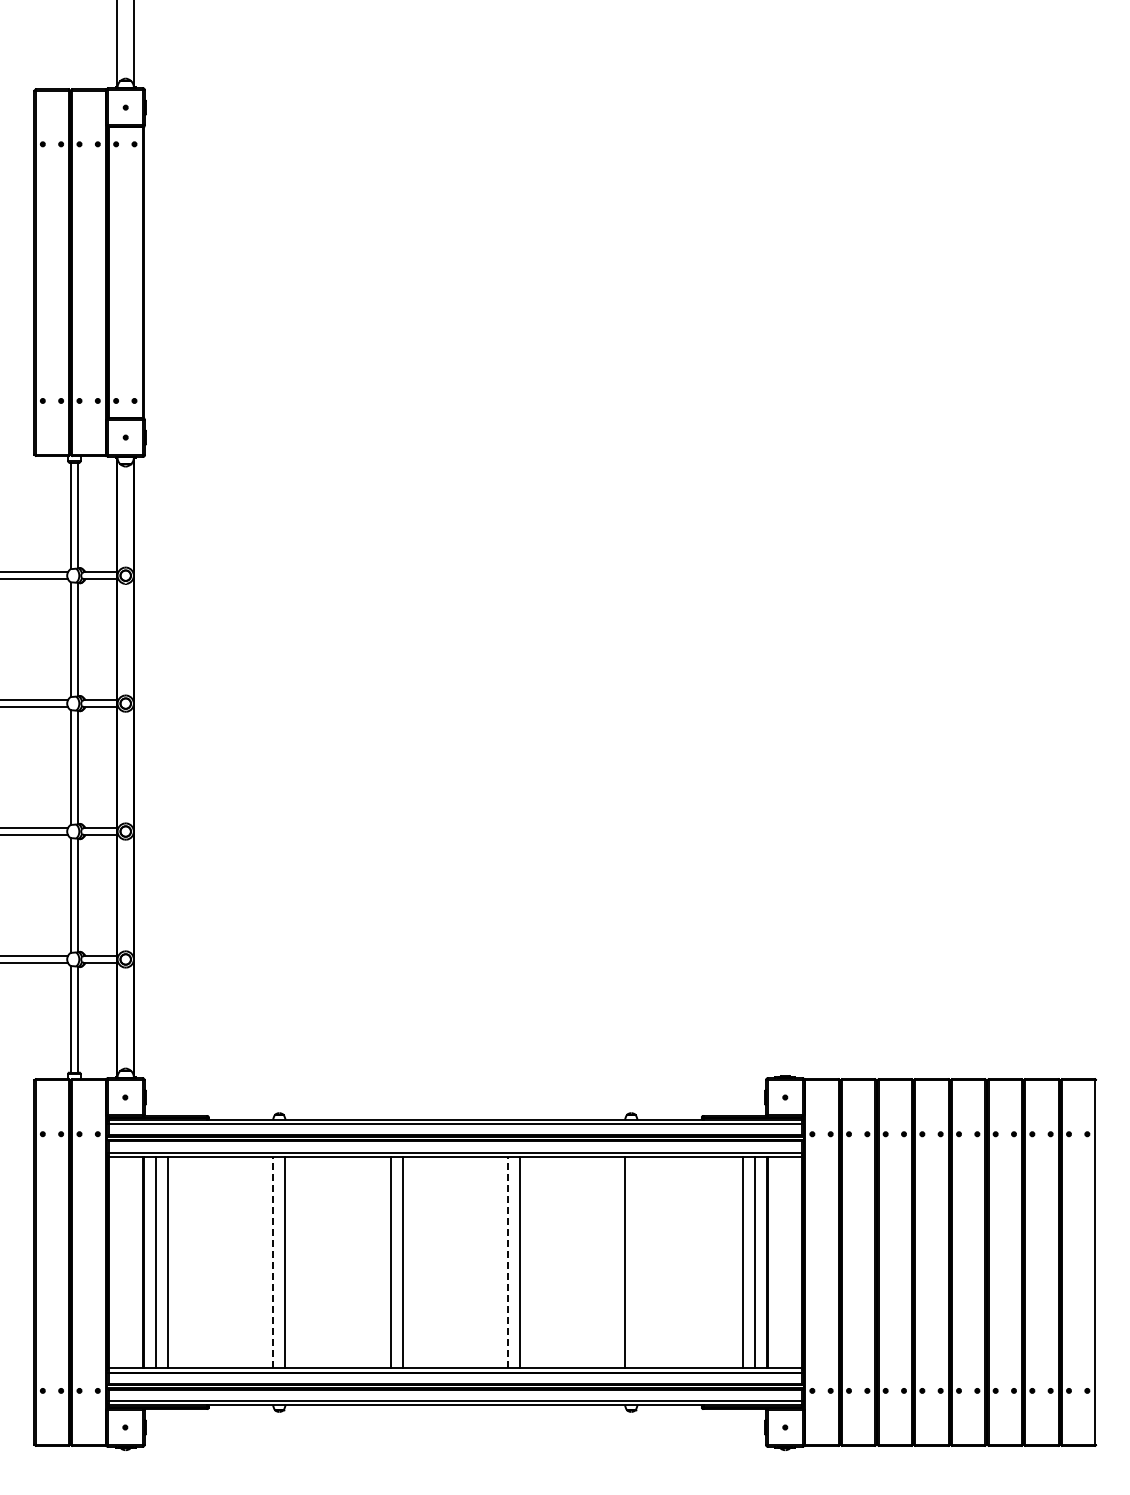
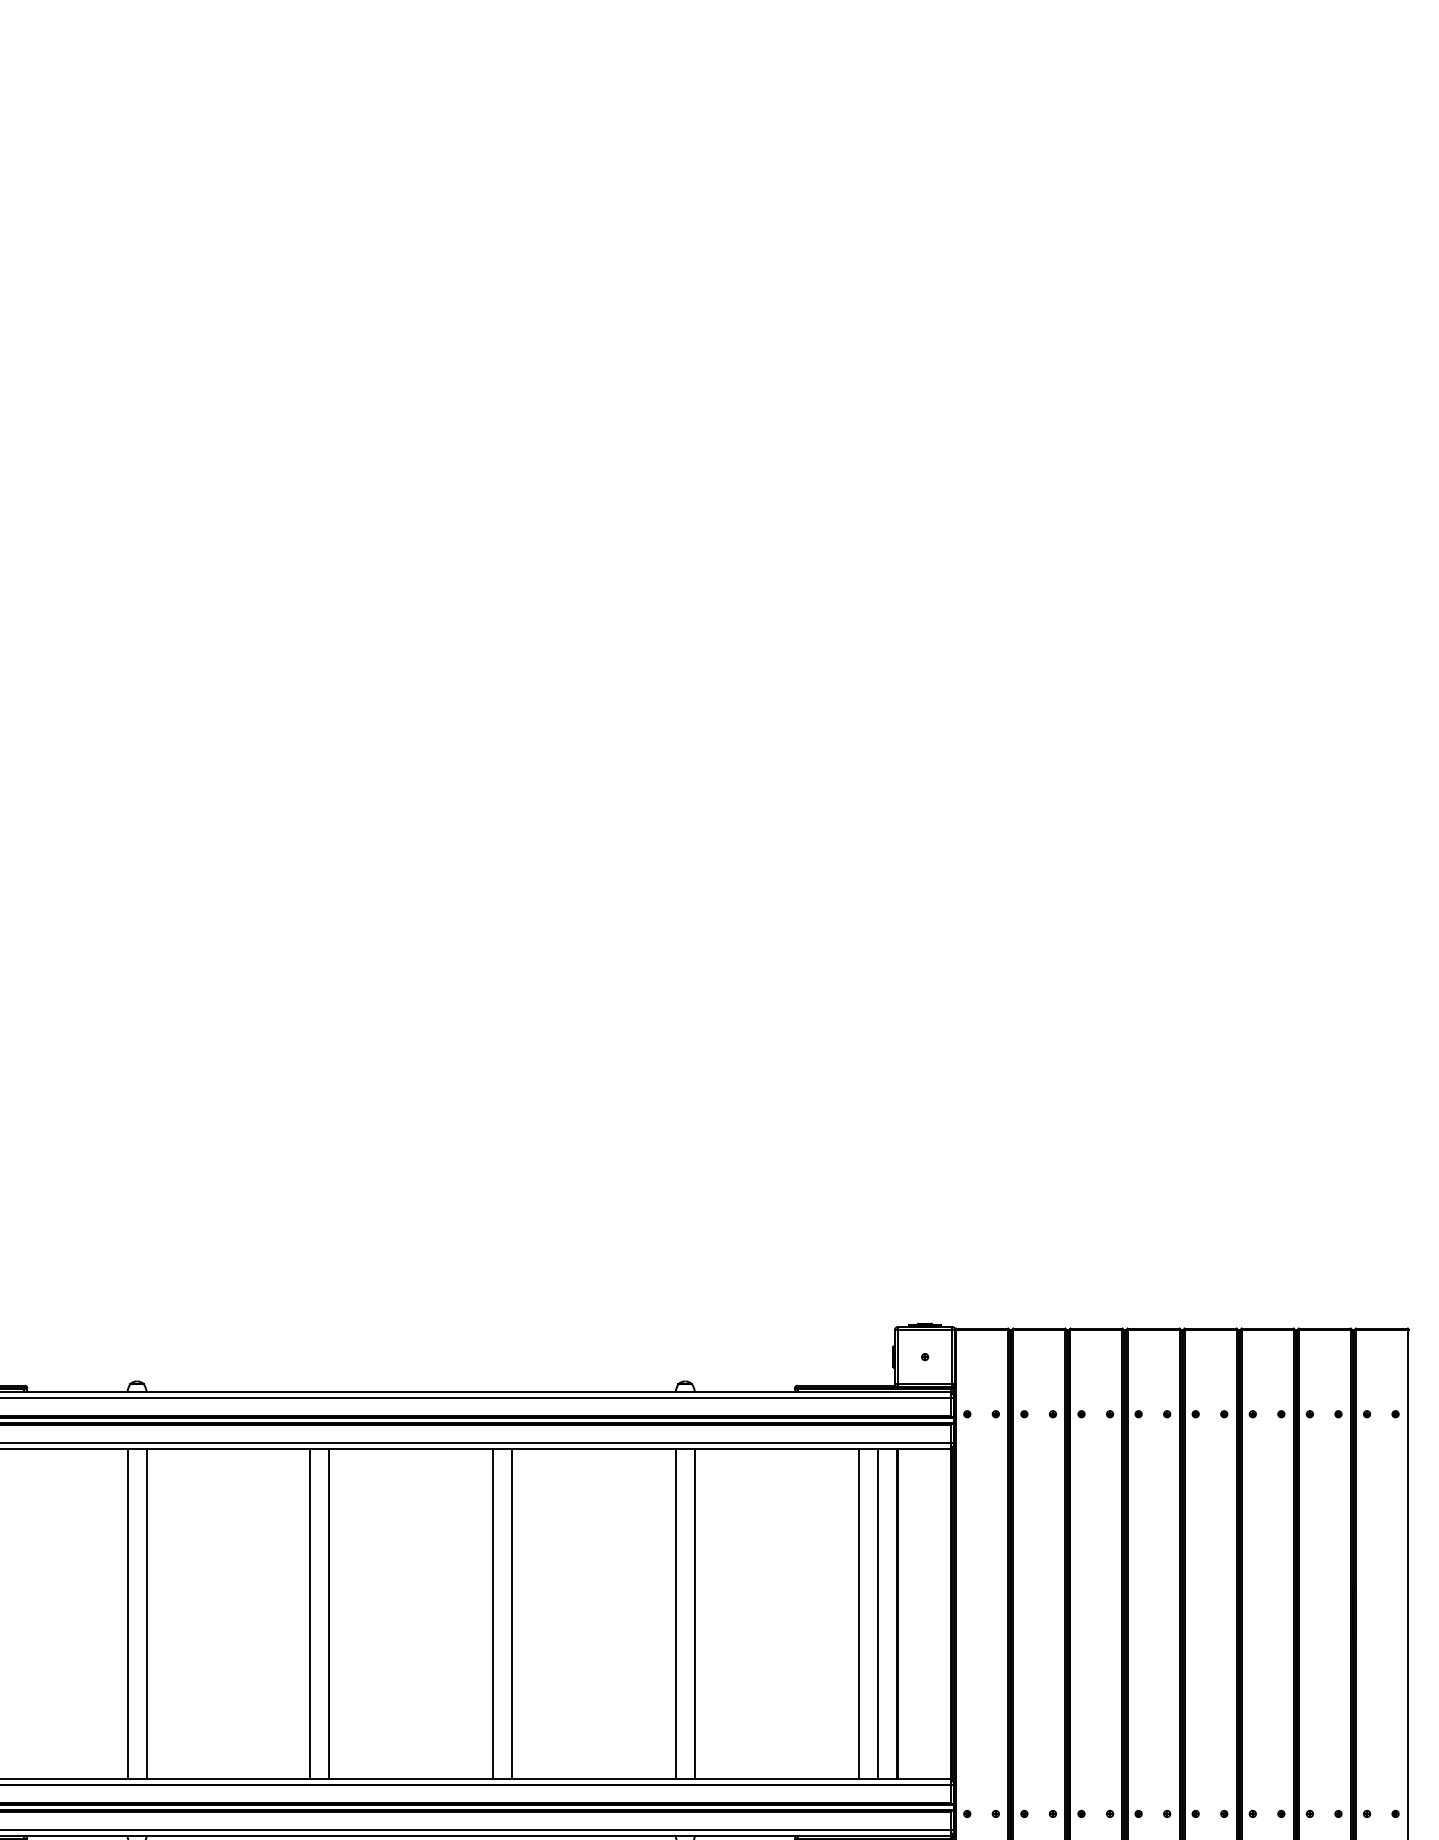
line: (273, 1262) -> (128, 1614), dashed -> solid
line: (507, 1262) -> (492, 1614), dashed -> solid
line: (637, 1262) -> (694, 1614), added

